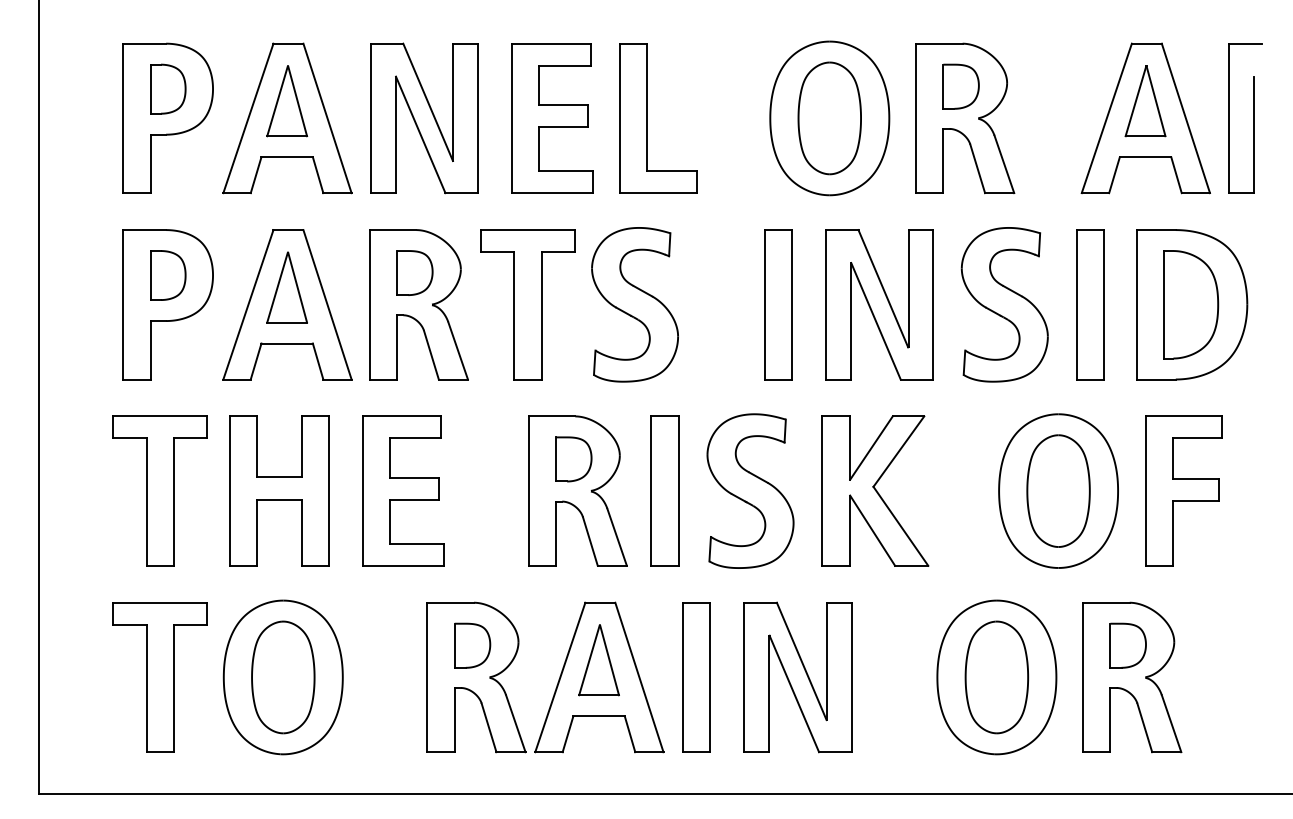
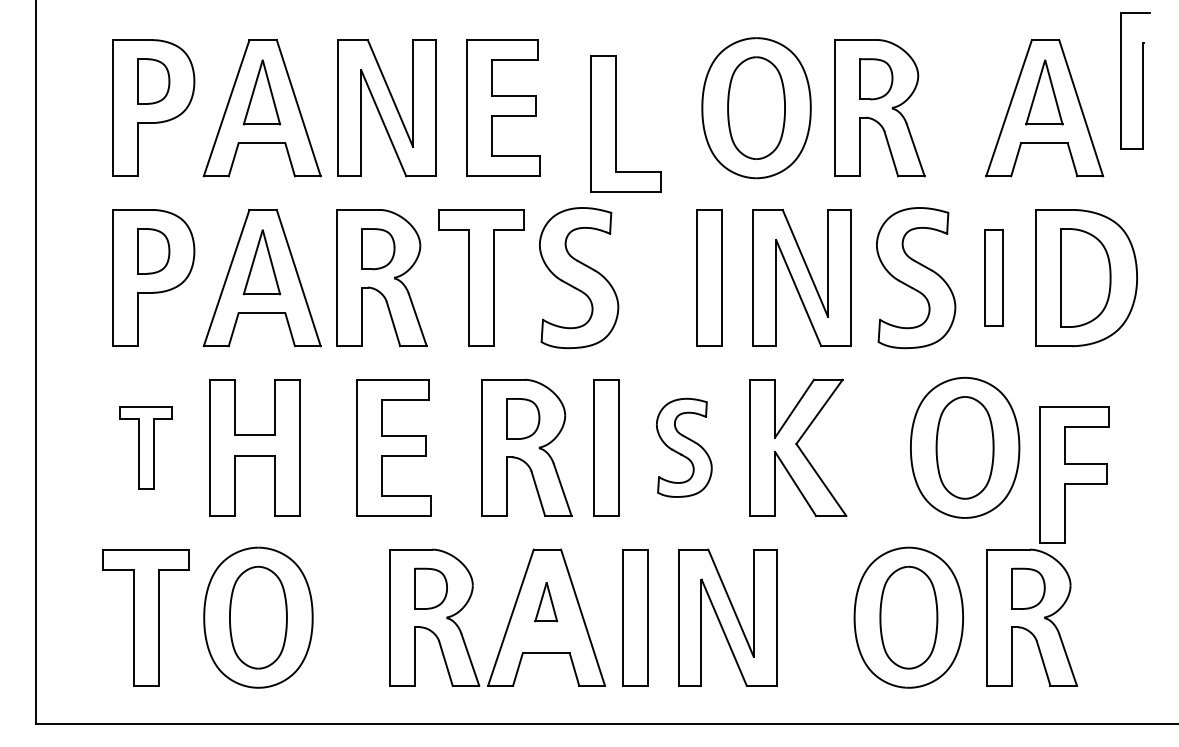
part: (647, 118) -> (615, 123), moved
part: (1253, 118) -> (1142, 80), moved
part: (1090, 304) -> (994, 277), size x0.7
part: (159, 490) -> (145, 447), size x0.6
part: (403, 490) -> (394, 447), moved
part: (750, 490) -> (684, 447), size x0.7
part: (1183, 490) -> (1074, 474), moved
part: (598, 660) -> (545, 602), size x0.6

